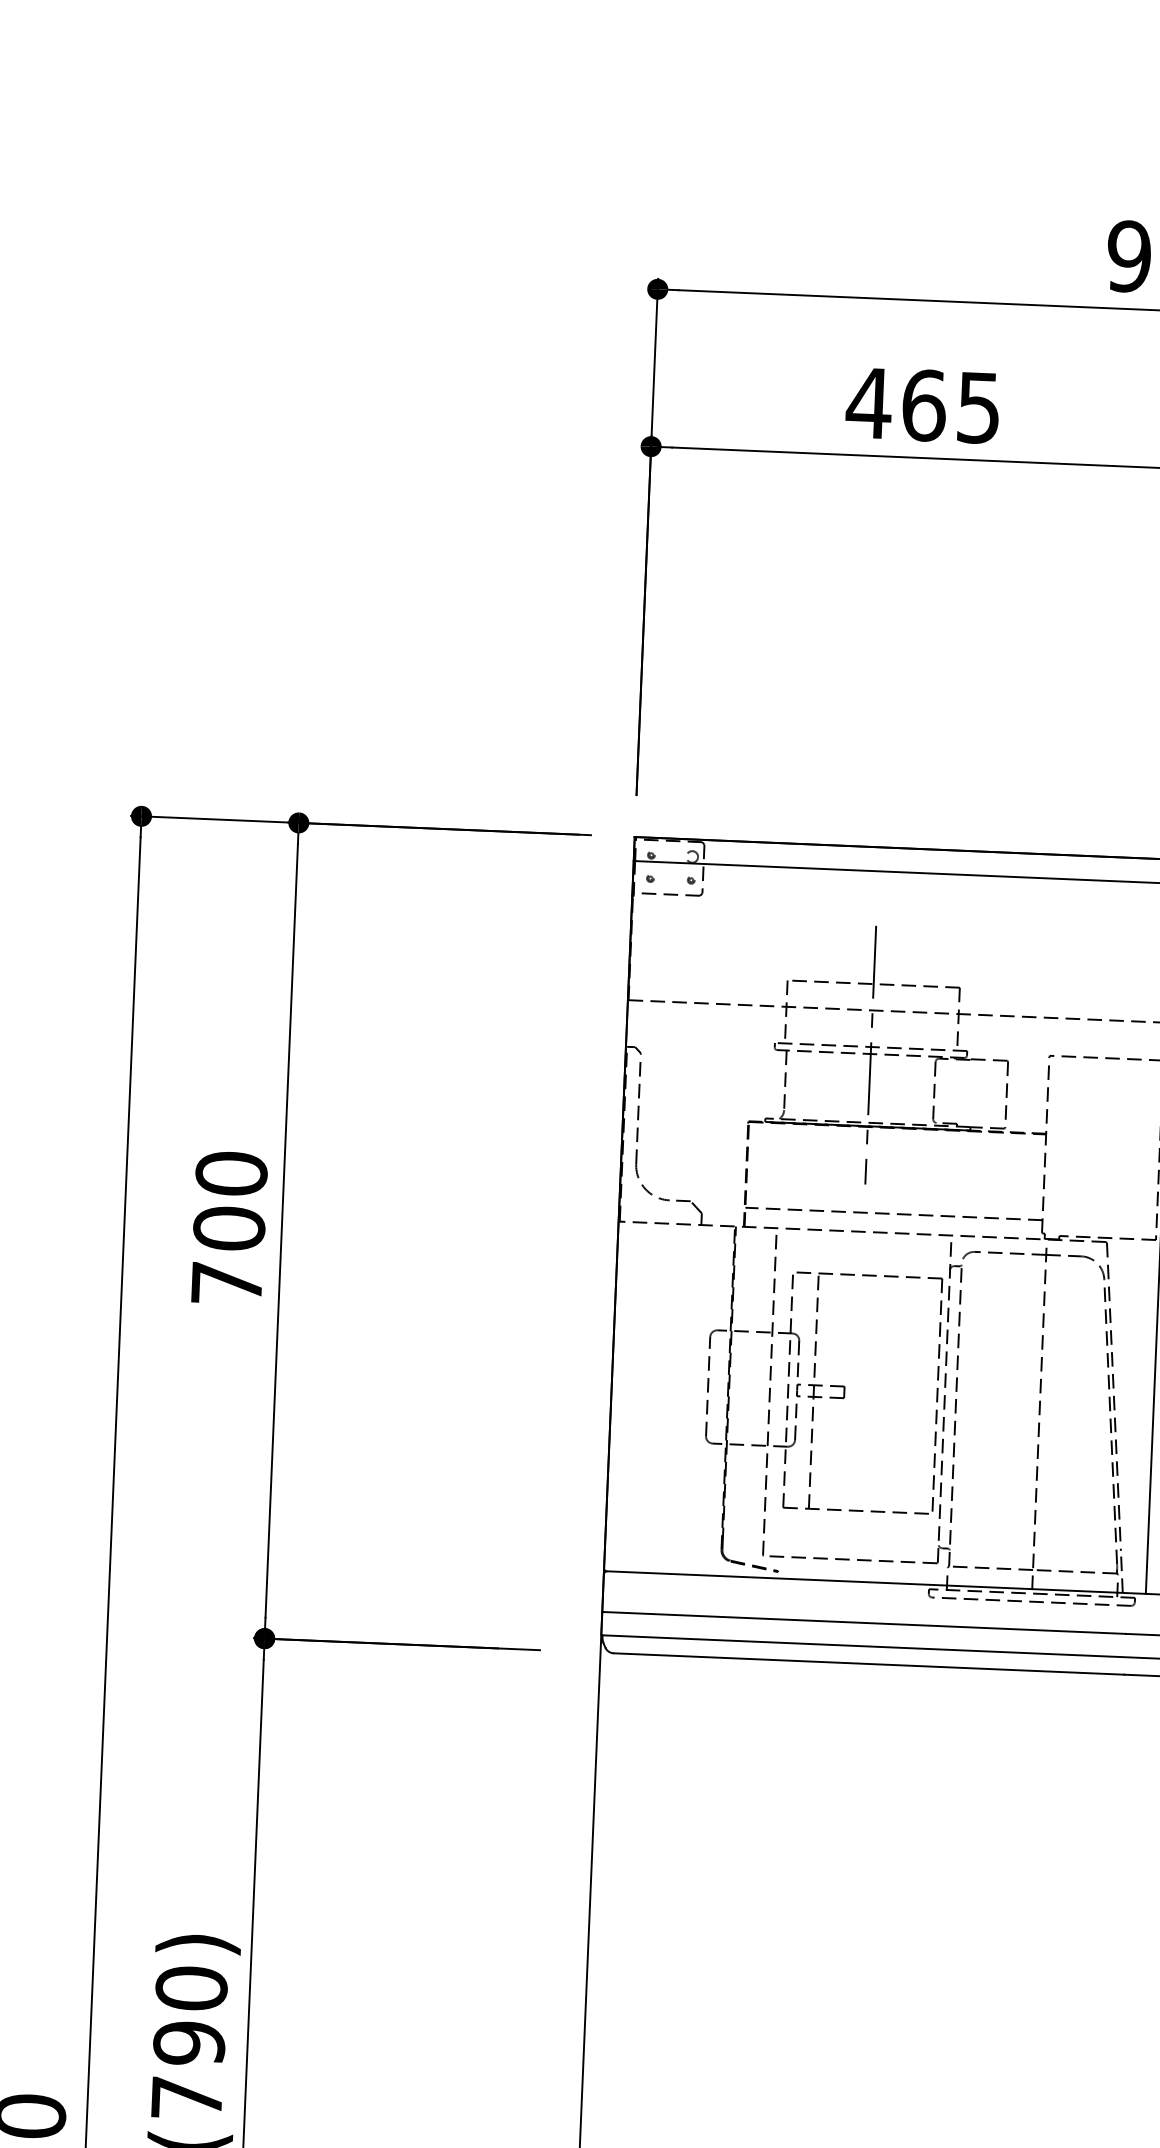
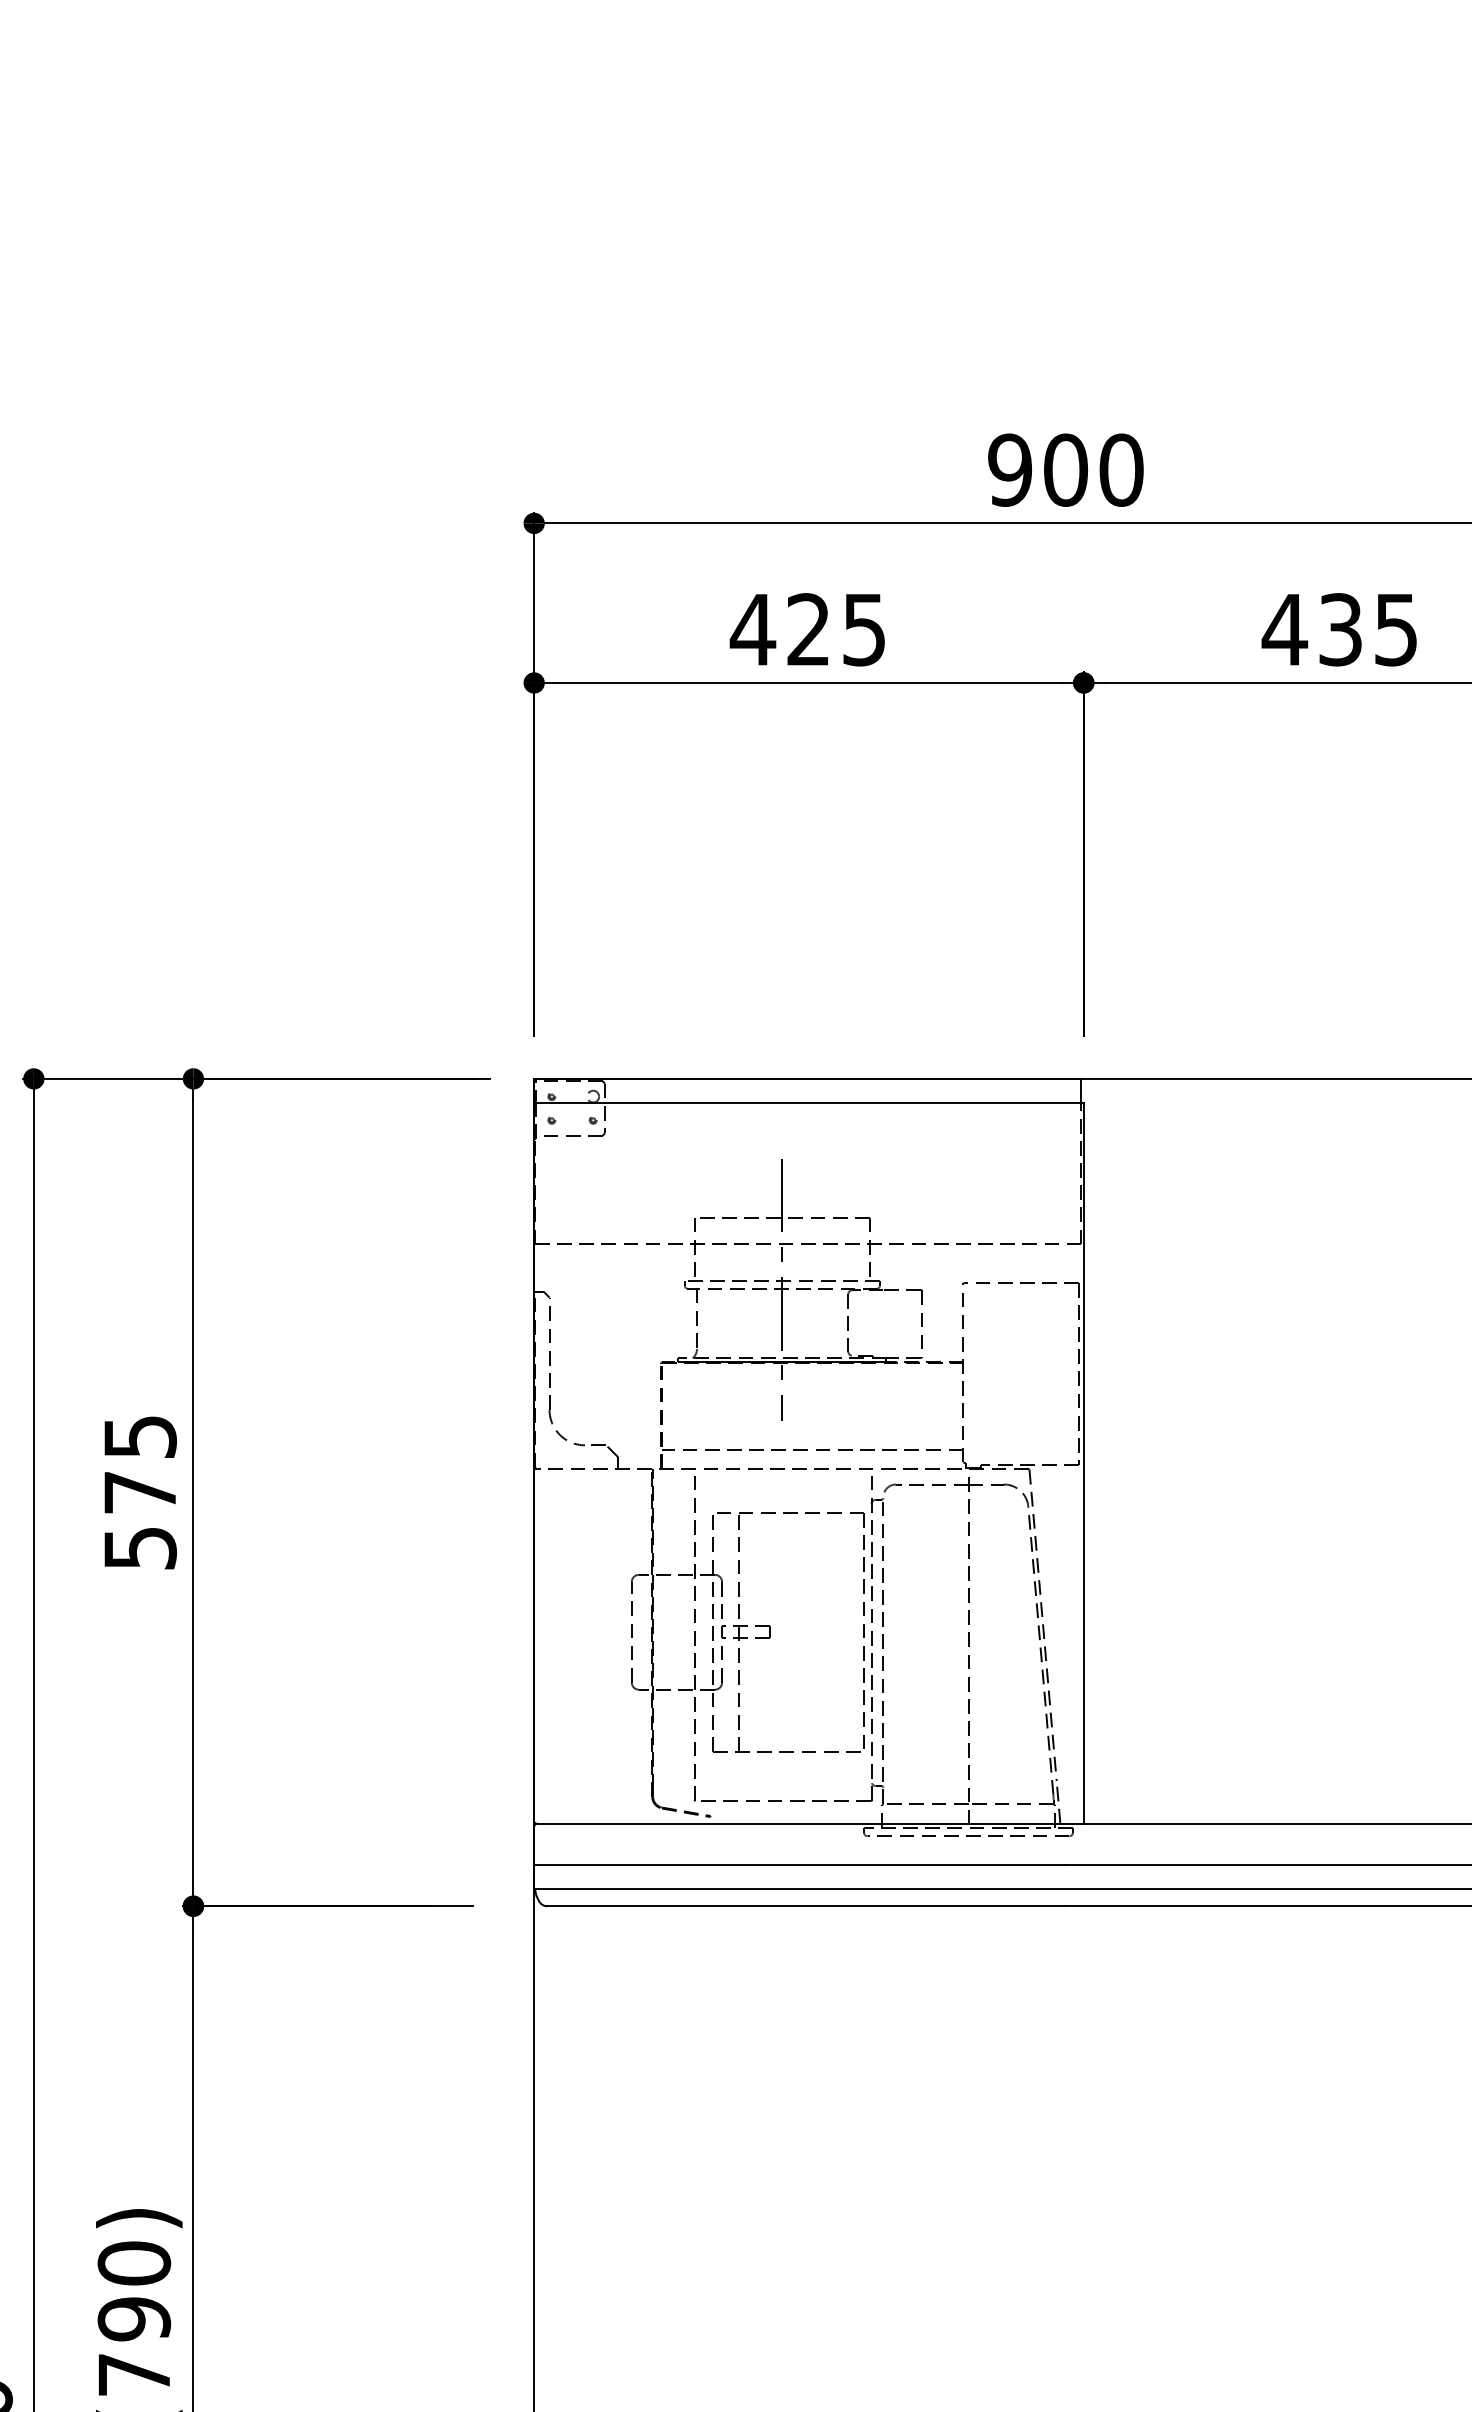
text: (924, 405) -> (809, 629), 465 -> 425
text: (228, 1227) -> (139, 1491), 700 -> 575

